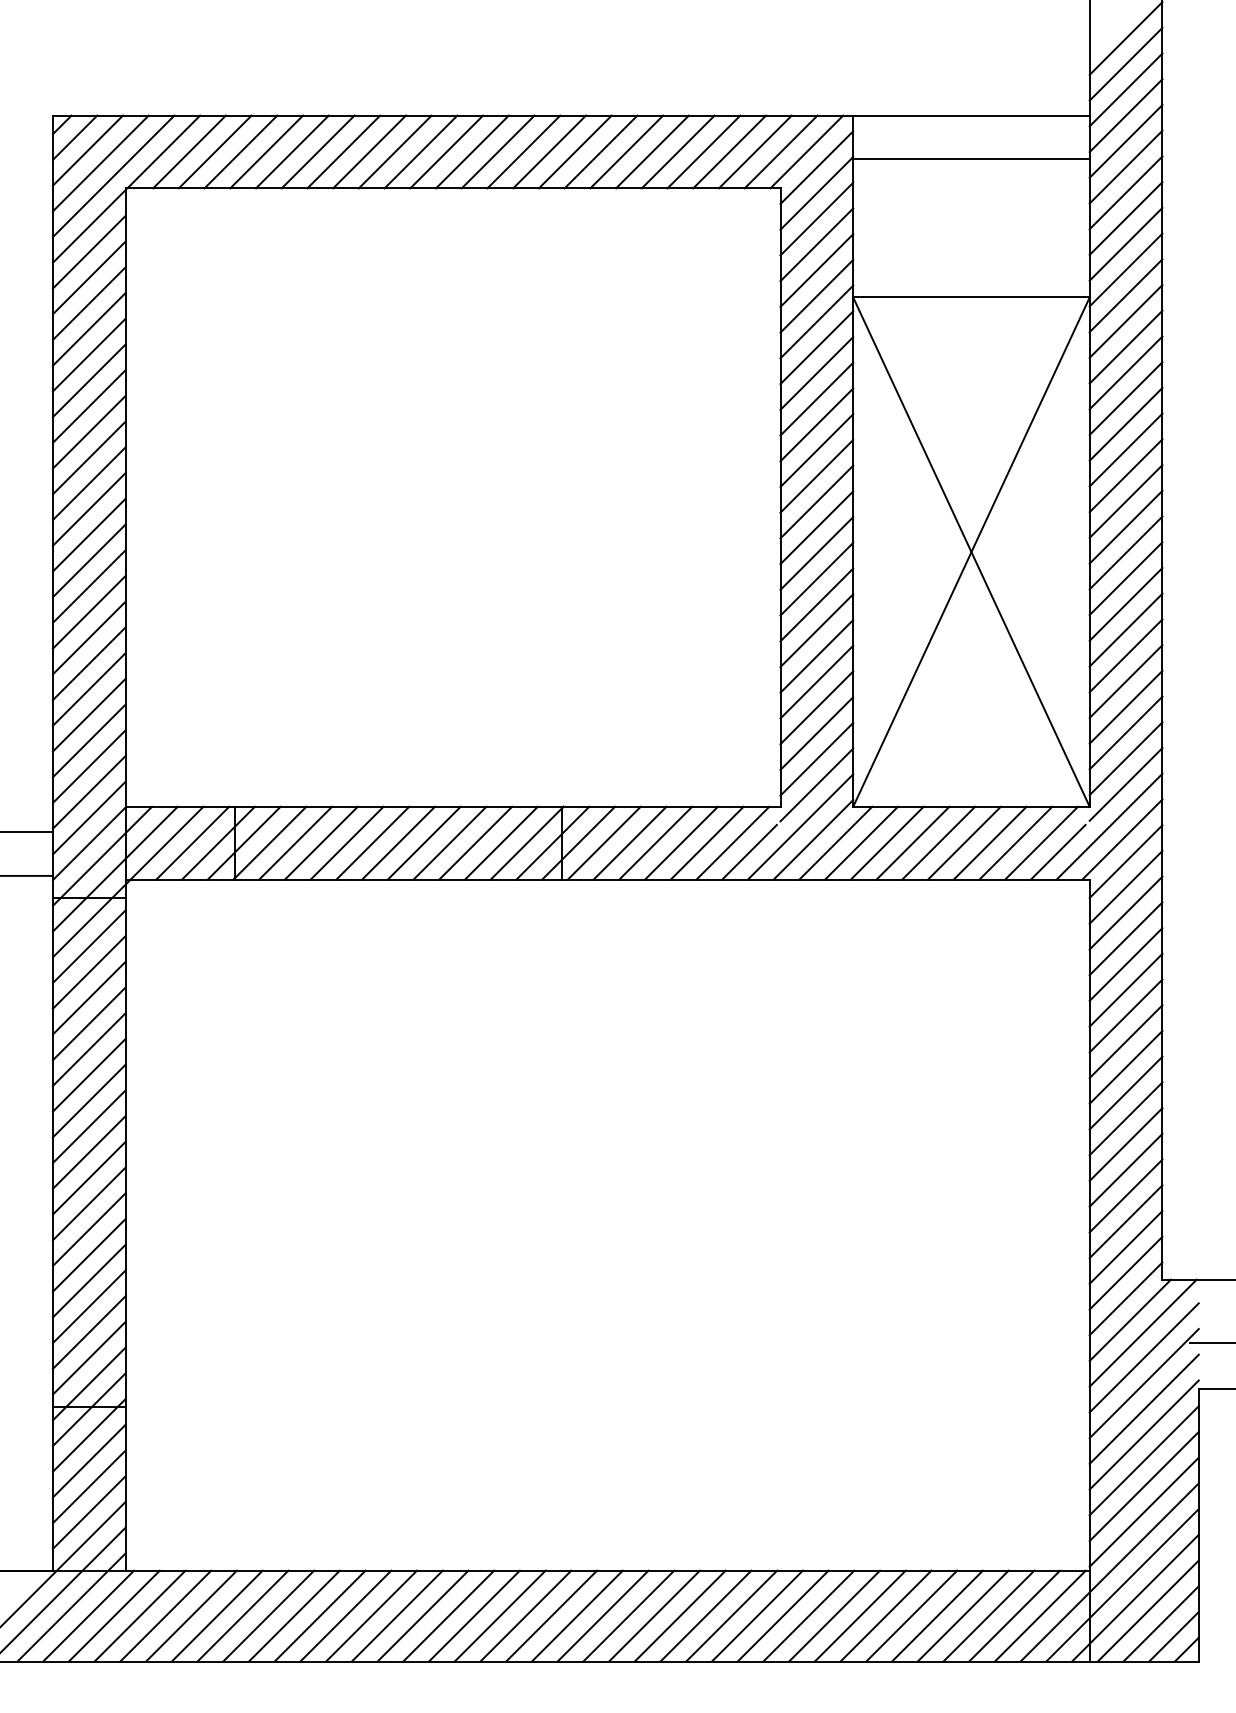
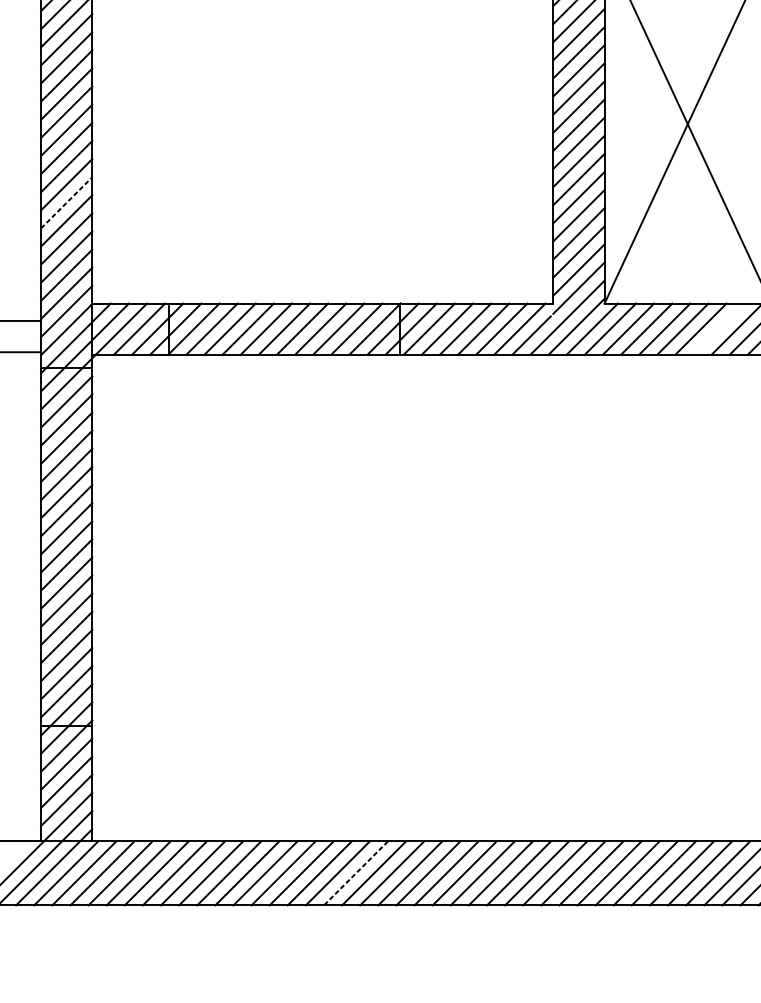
line: (89, 663) -> (66, 202), solid -> dashed
line: (1015, 842) -> (718, 328), removed
line: (499, 1616) -> (355, 873), solid -> dashed

